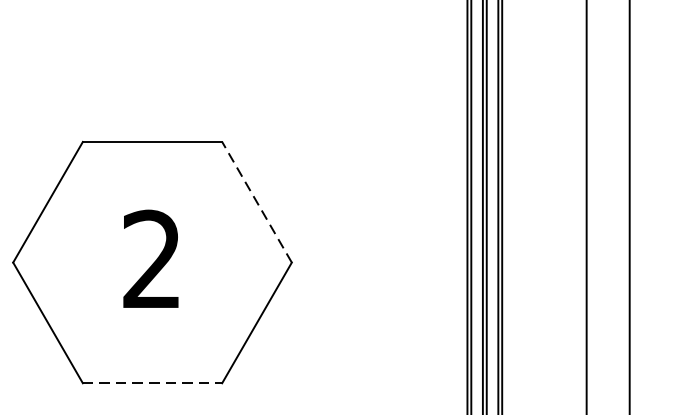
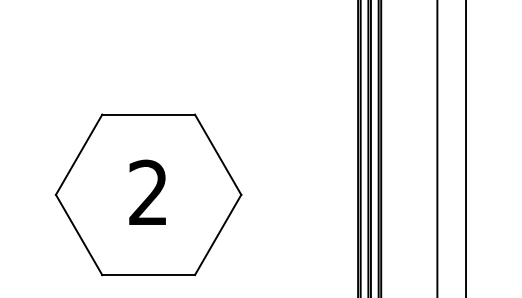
line: (256, 201) -> (217, 154), dashed -> solid
line: (153, 383) -> (149, 275), dashed -> solid

